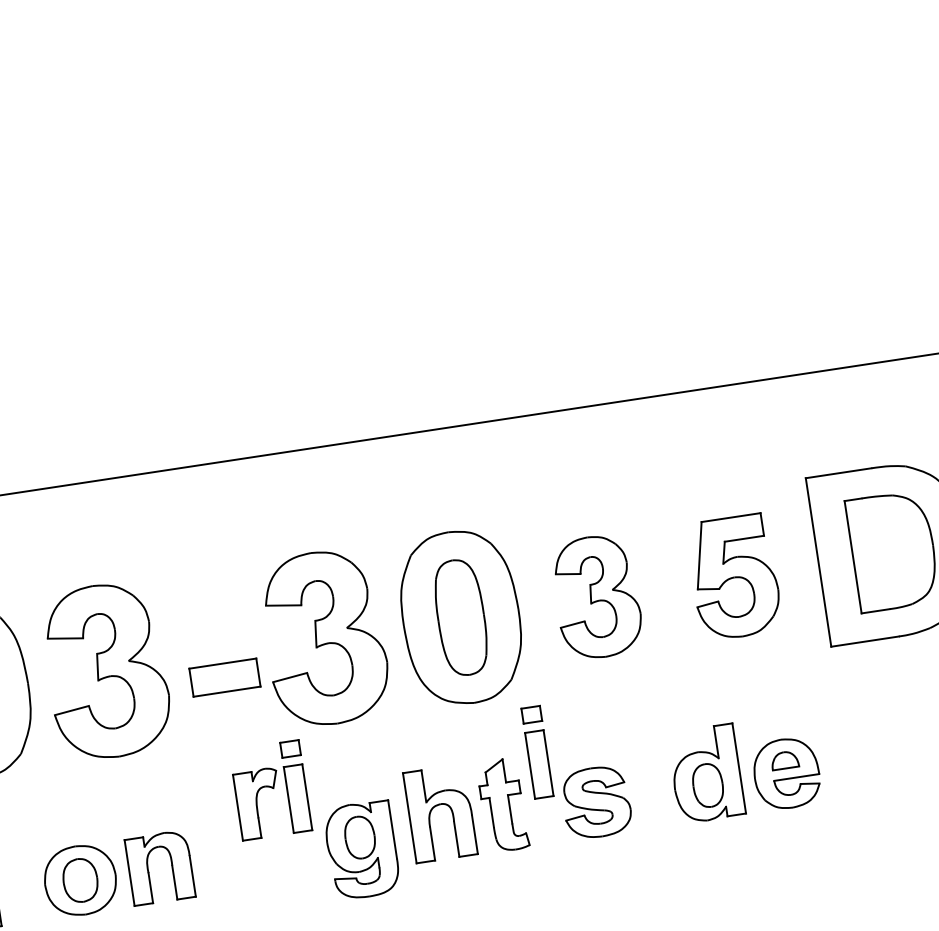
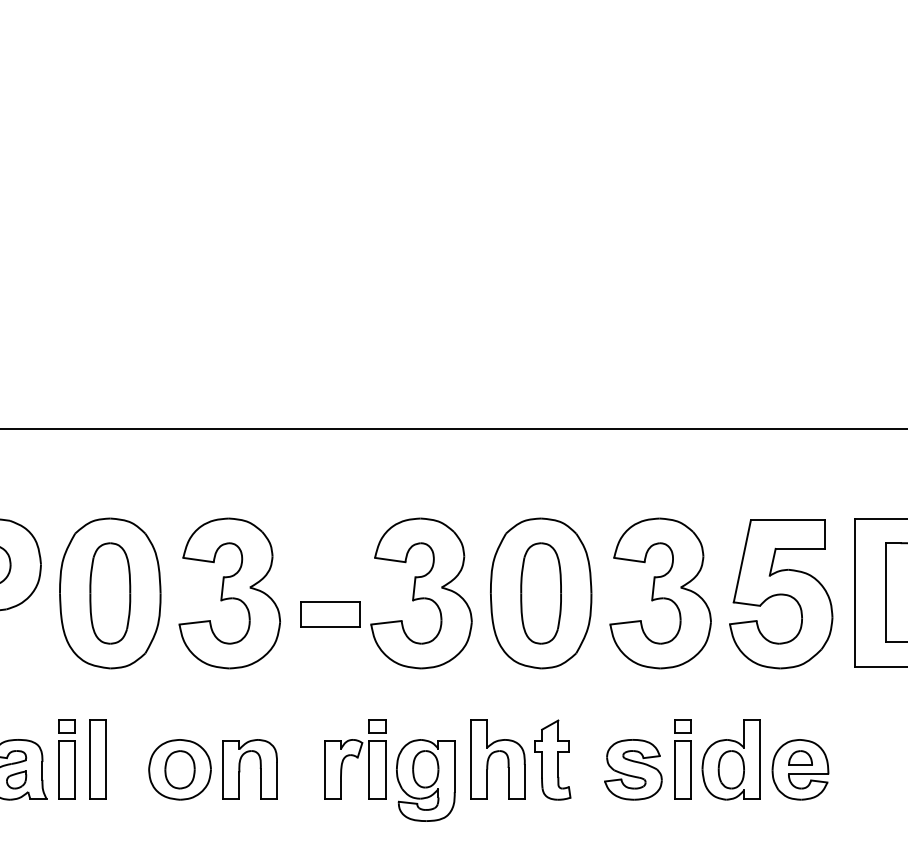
part: (734, 577) -> (781, 594), size x1.43
part: (597, 597) -> (660, 593), size x1.43
part: (536, 752) -> (682, 759), moved
part: (271, 790) -> (355, 759), moved

